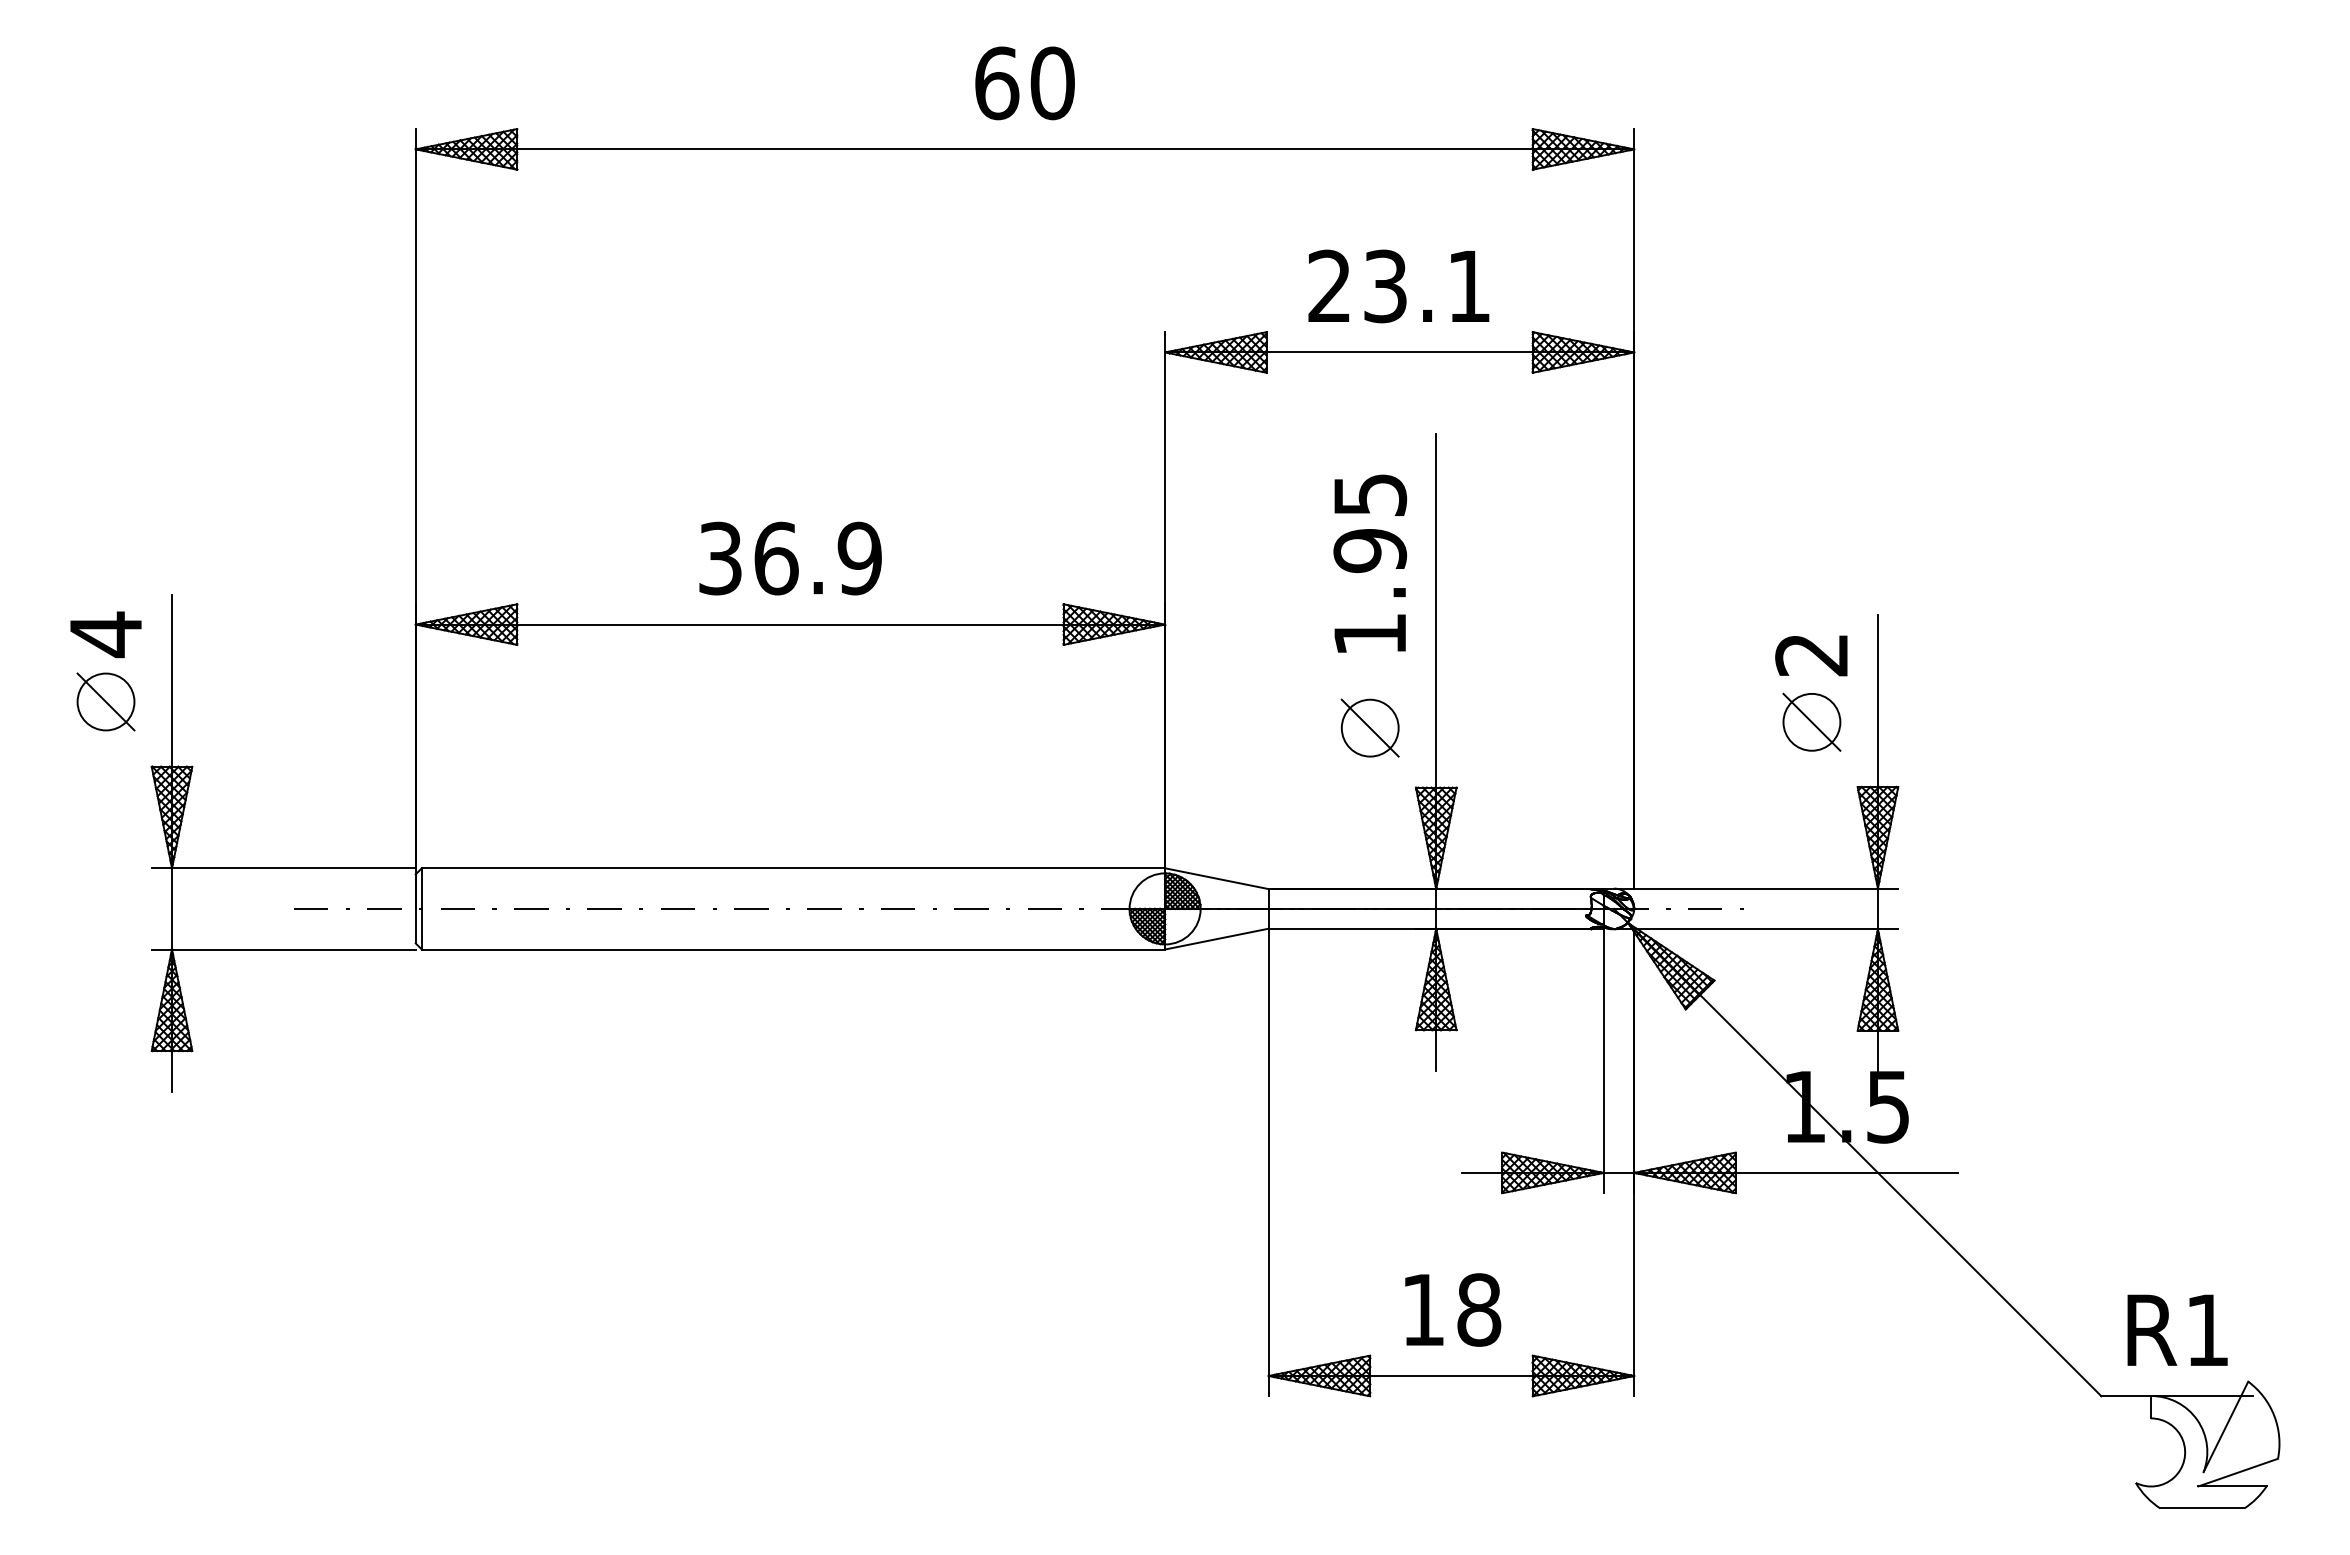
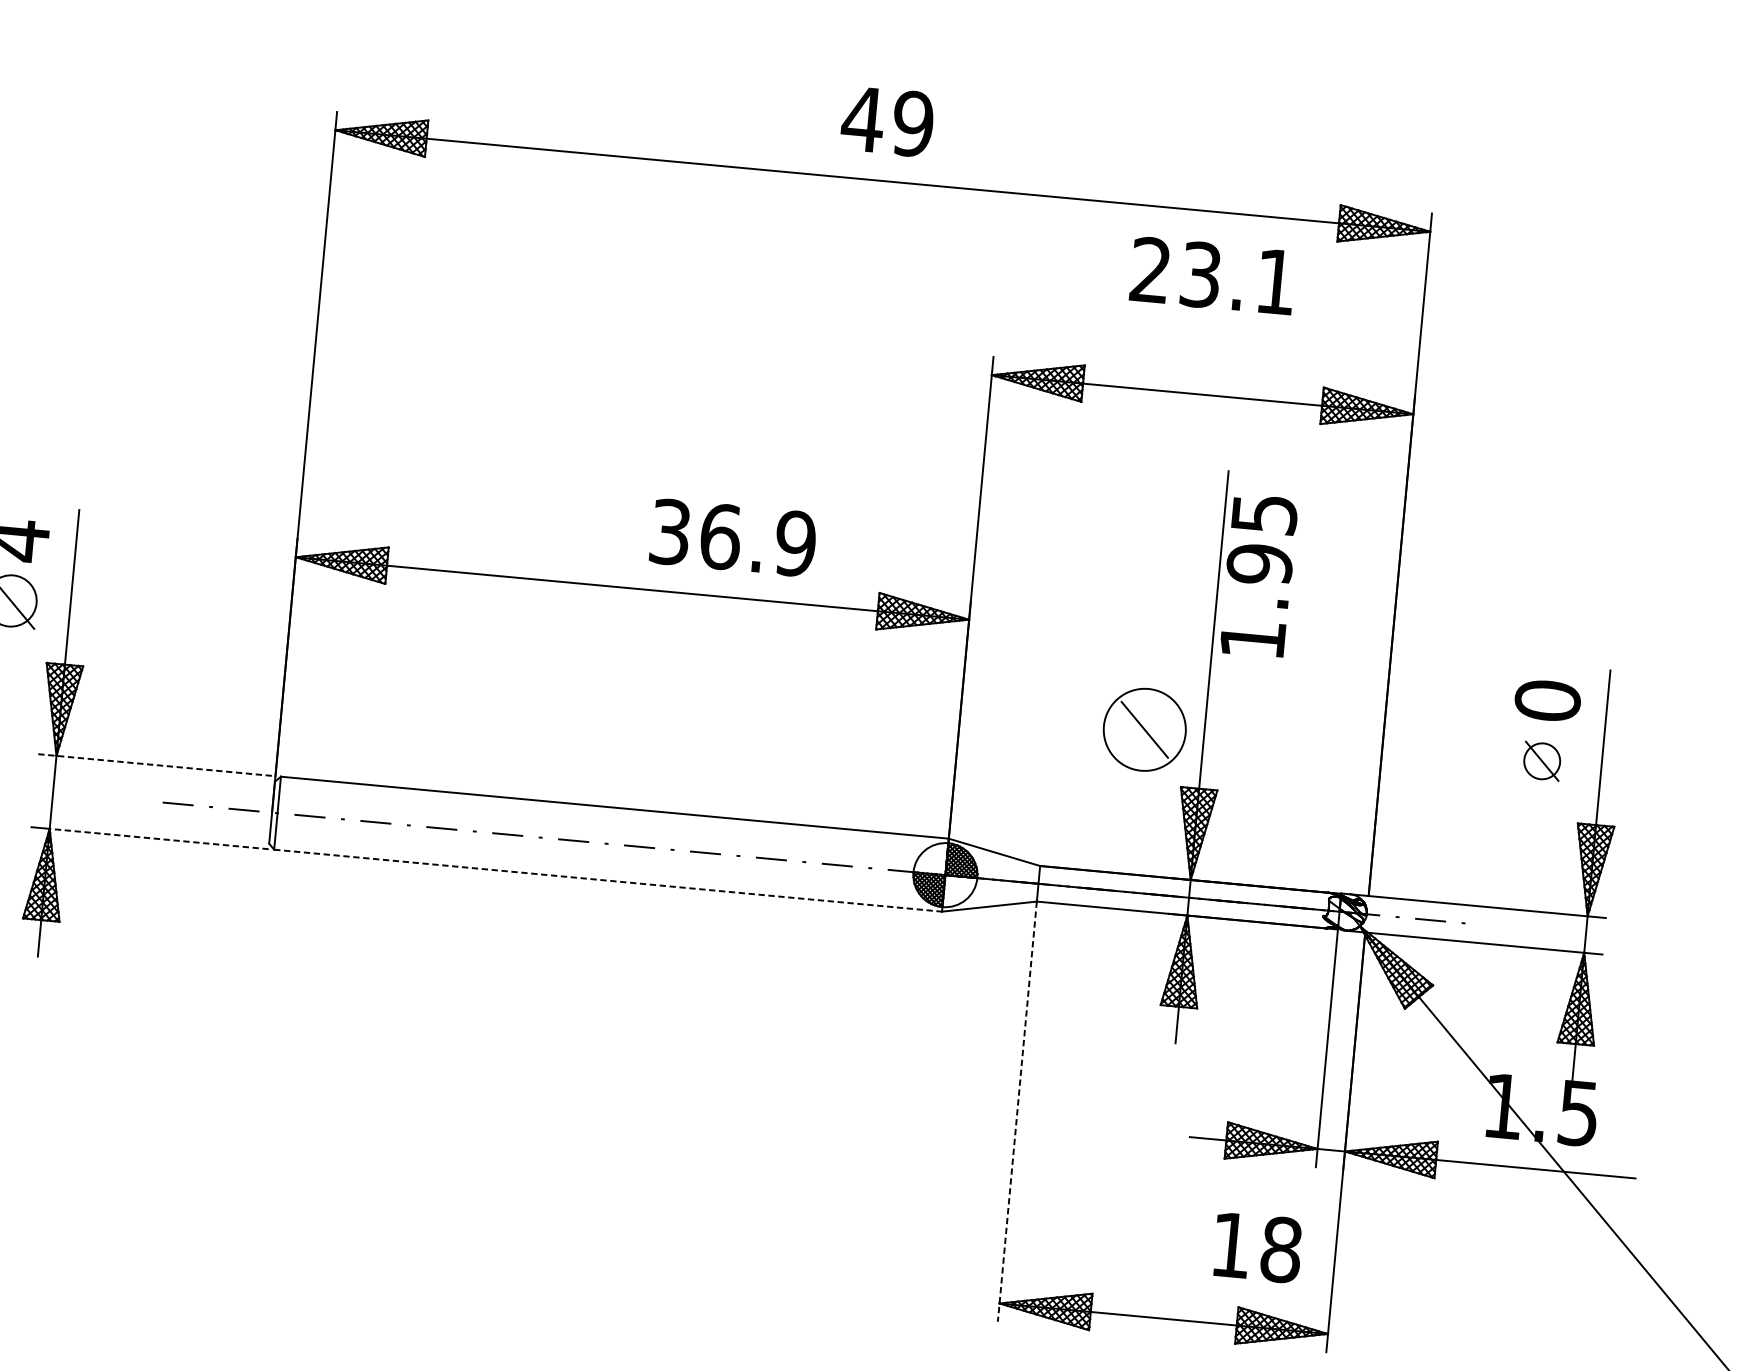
text: (1023, 83) -> (886, 121), 60 -> 49
text: (1398, 286) -> (1212, 276), moved
text: (790, 558) -> (733, 537), moved
text: (1370, 563) -> (1259, 575), moved
text: (1811, 654) -> (1547, 700), 2 -> 0
part: (1811, 721) -> (1541, 760), size x0.7
circle: (1369, 727) -> (1144, 729), size x1.6
line: (284, 868) -> (157, 765), solid -> dashed
line: (293, 949) -> (158, 838), solid -> dashed
line: (793, 949) -> (608, 880), solid -> dashed
line: (1268, 1162) -> (1017, 1111), solid -> dashed
text: (1453, 1309) -> (1258, 1247), moved

